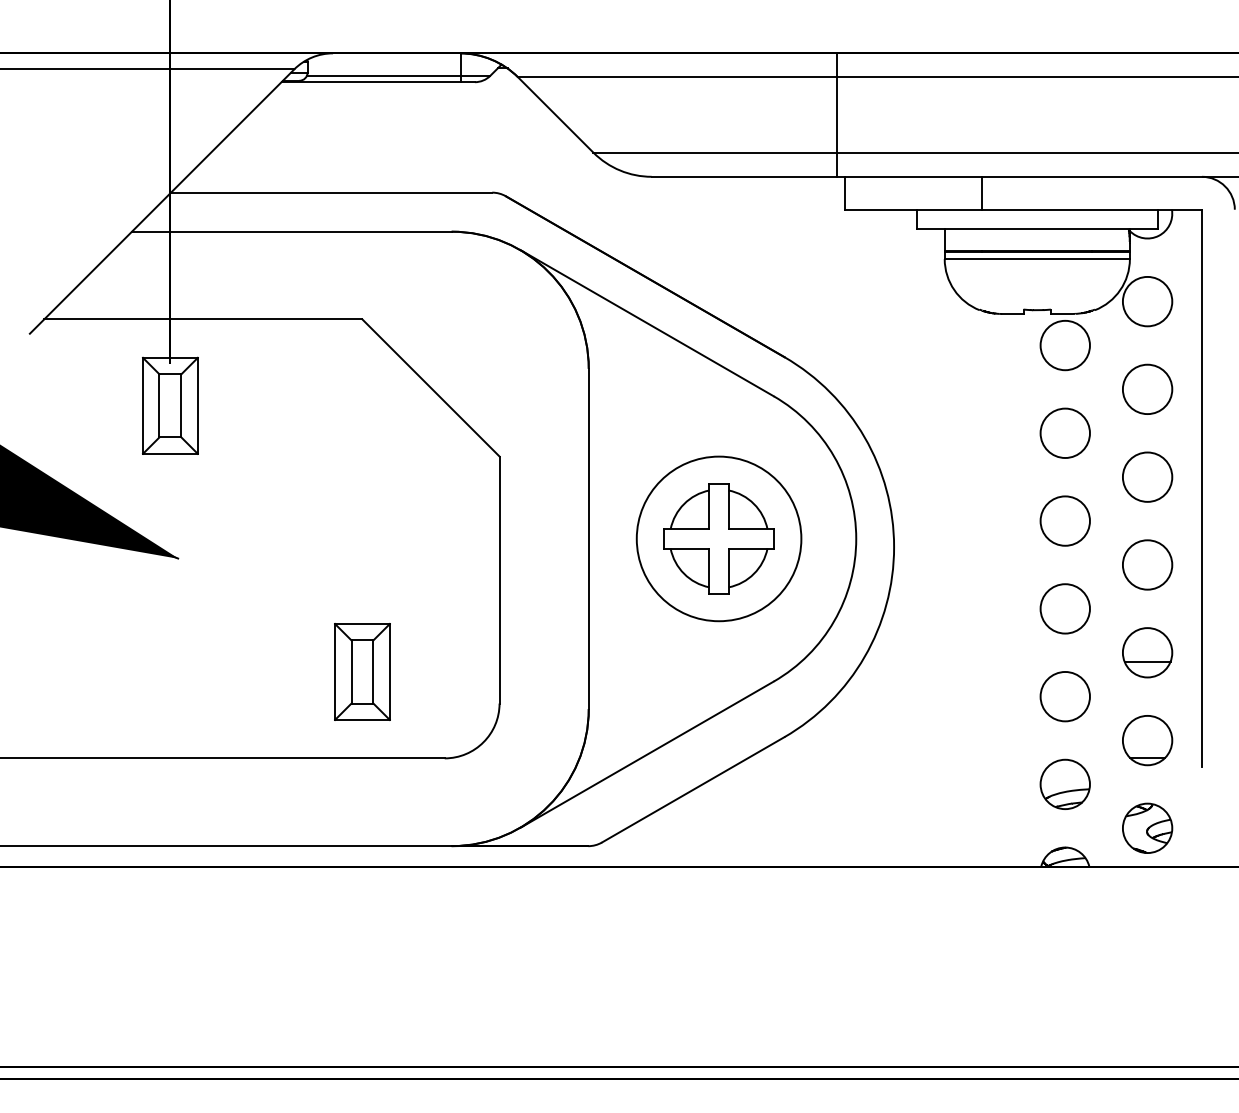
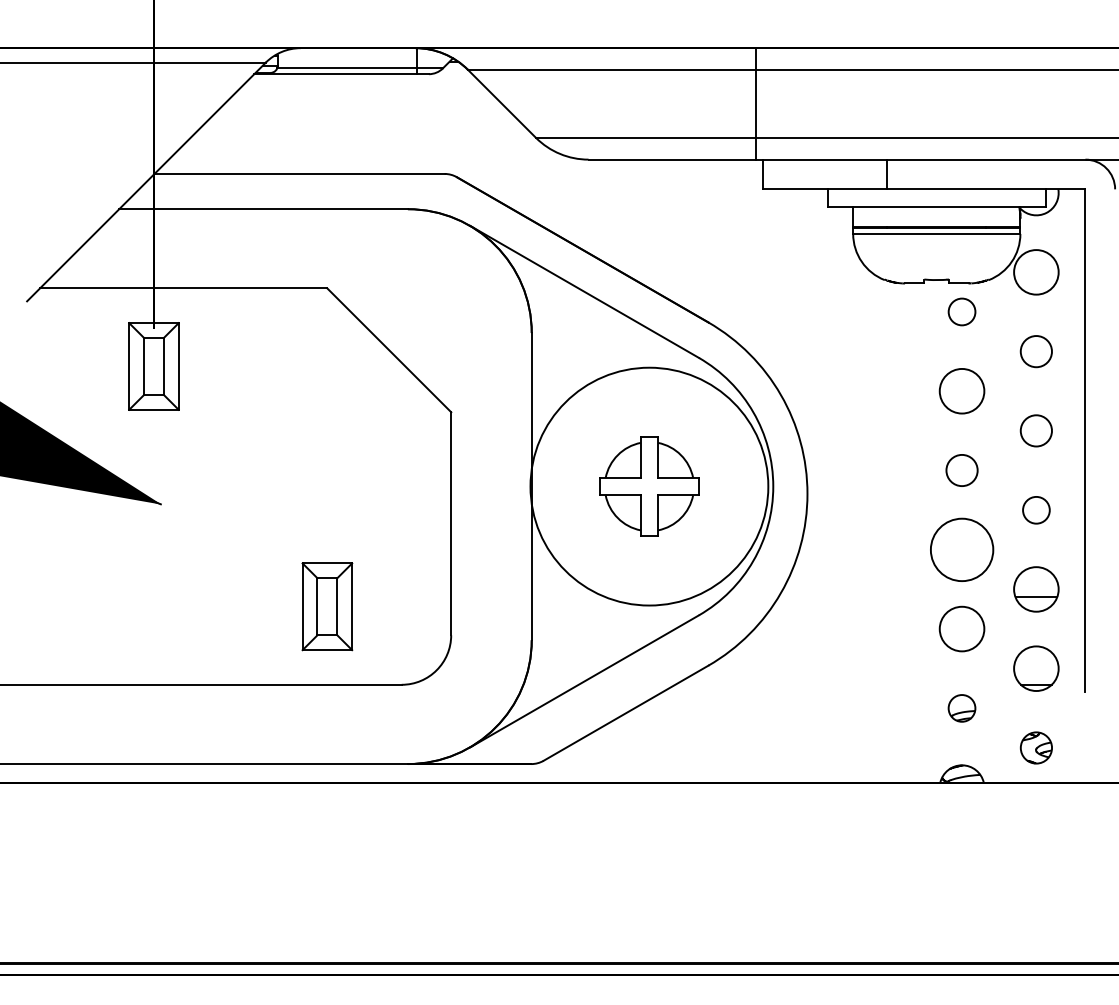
circle: (1064, 344) -> (961, 311), size x0.6
circle: (1147, 389) -> (1036, 351), size x0.7
circle: (1147, 476) -> (1036, 430), size x0.7
circle: (1064, 521) -> (961, 470), size x0.7
circle: (719, 538) -> (649, 486), size x1.6
circle: (1147, 565) -> (1036, 510), size x0.6
circle: (1064, 608) -> (961, 549), size x1.4
part: (1064, 784) -> (961, 708), size x0.6
part: (1147, 827) -> (1036, 747), size x0.7

